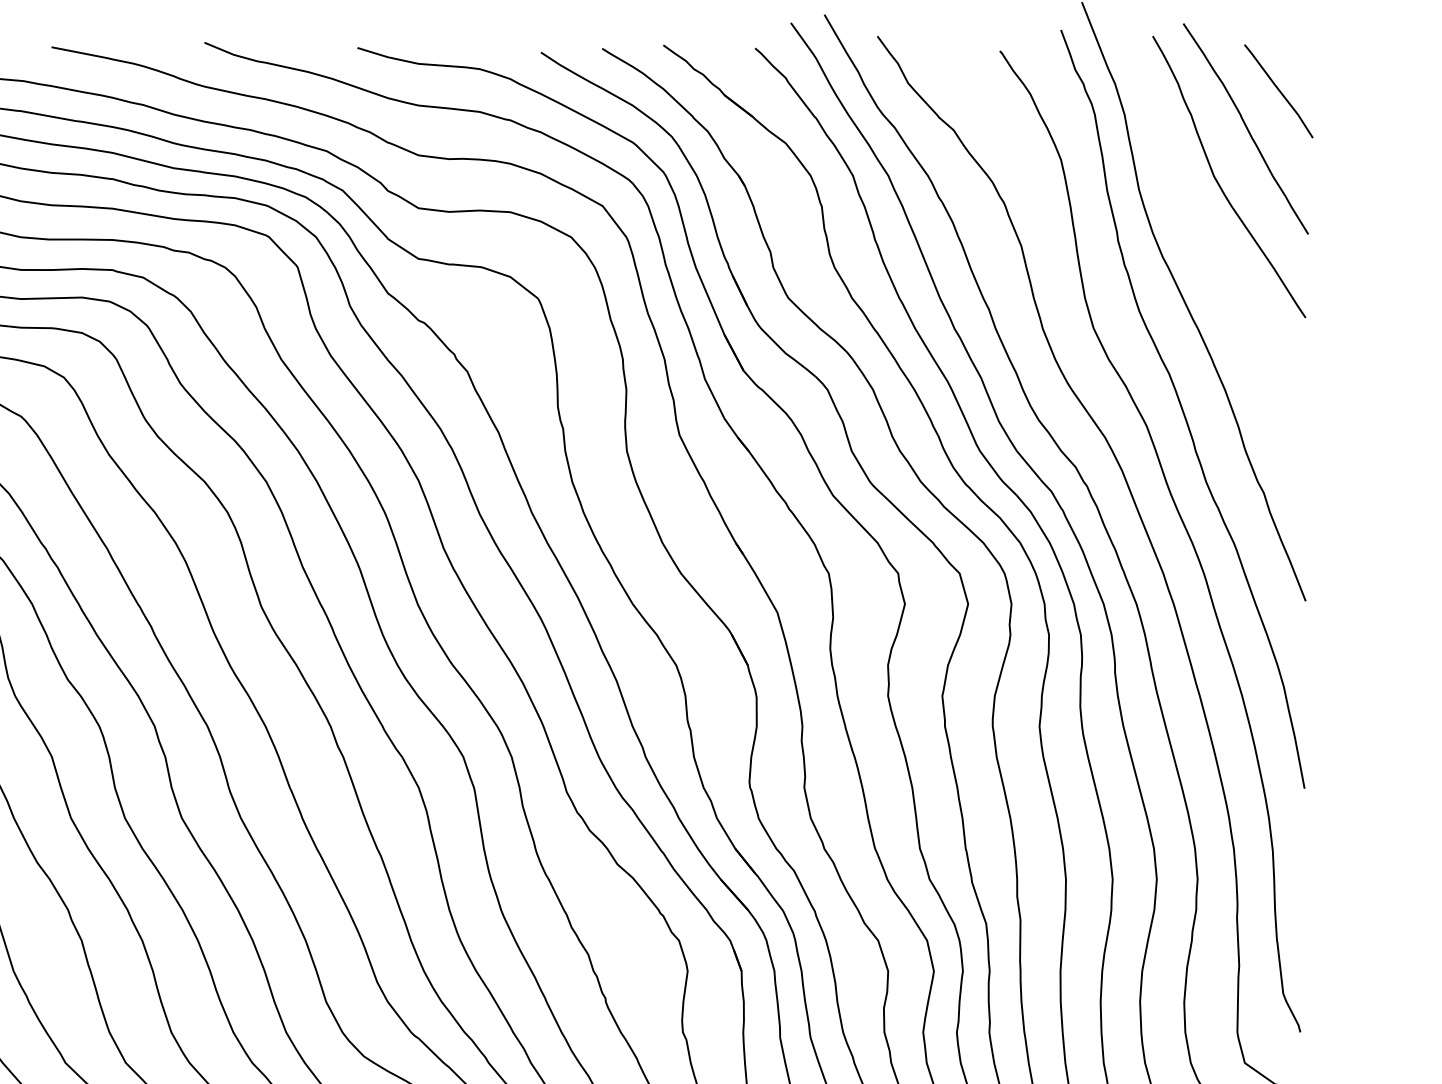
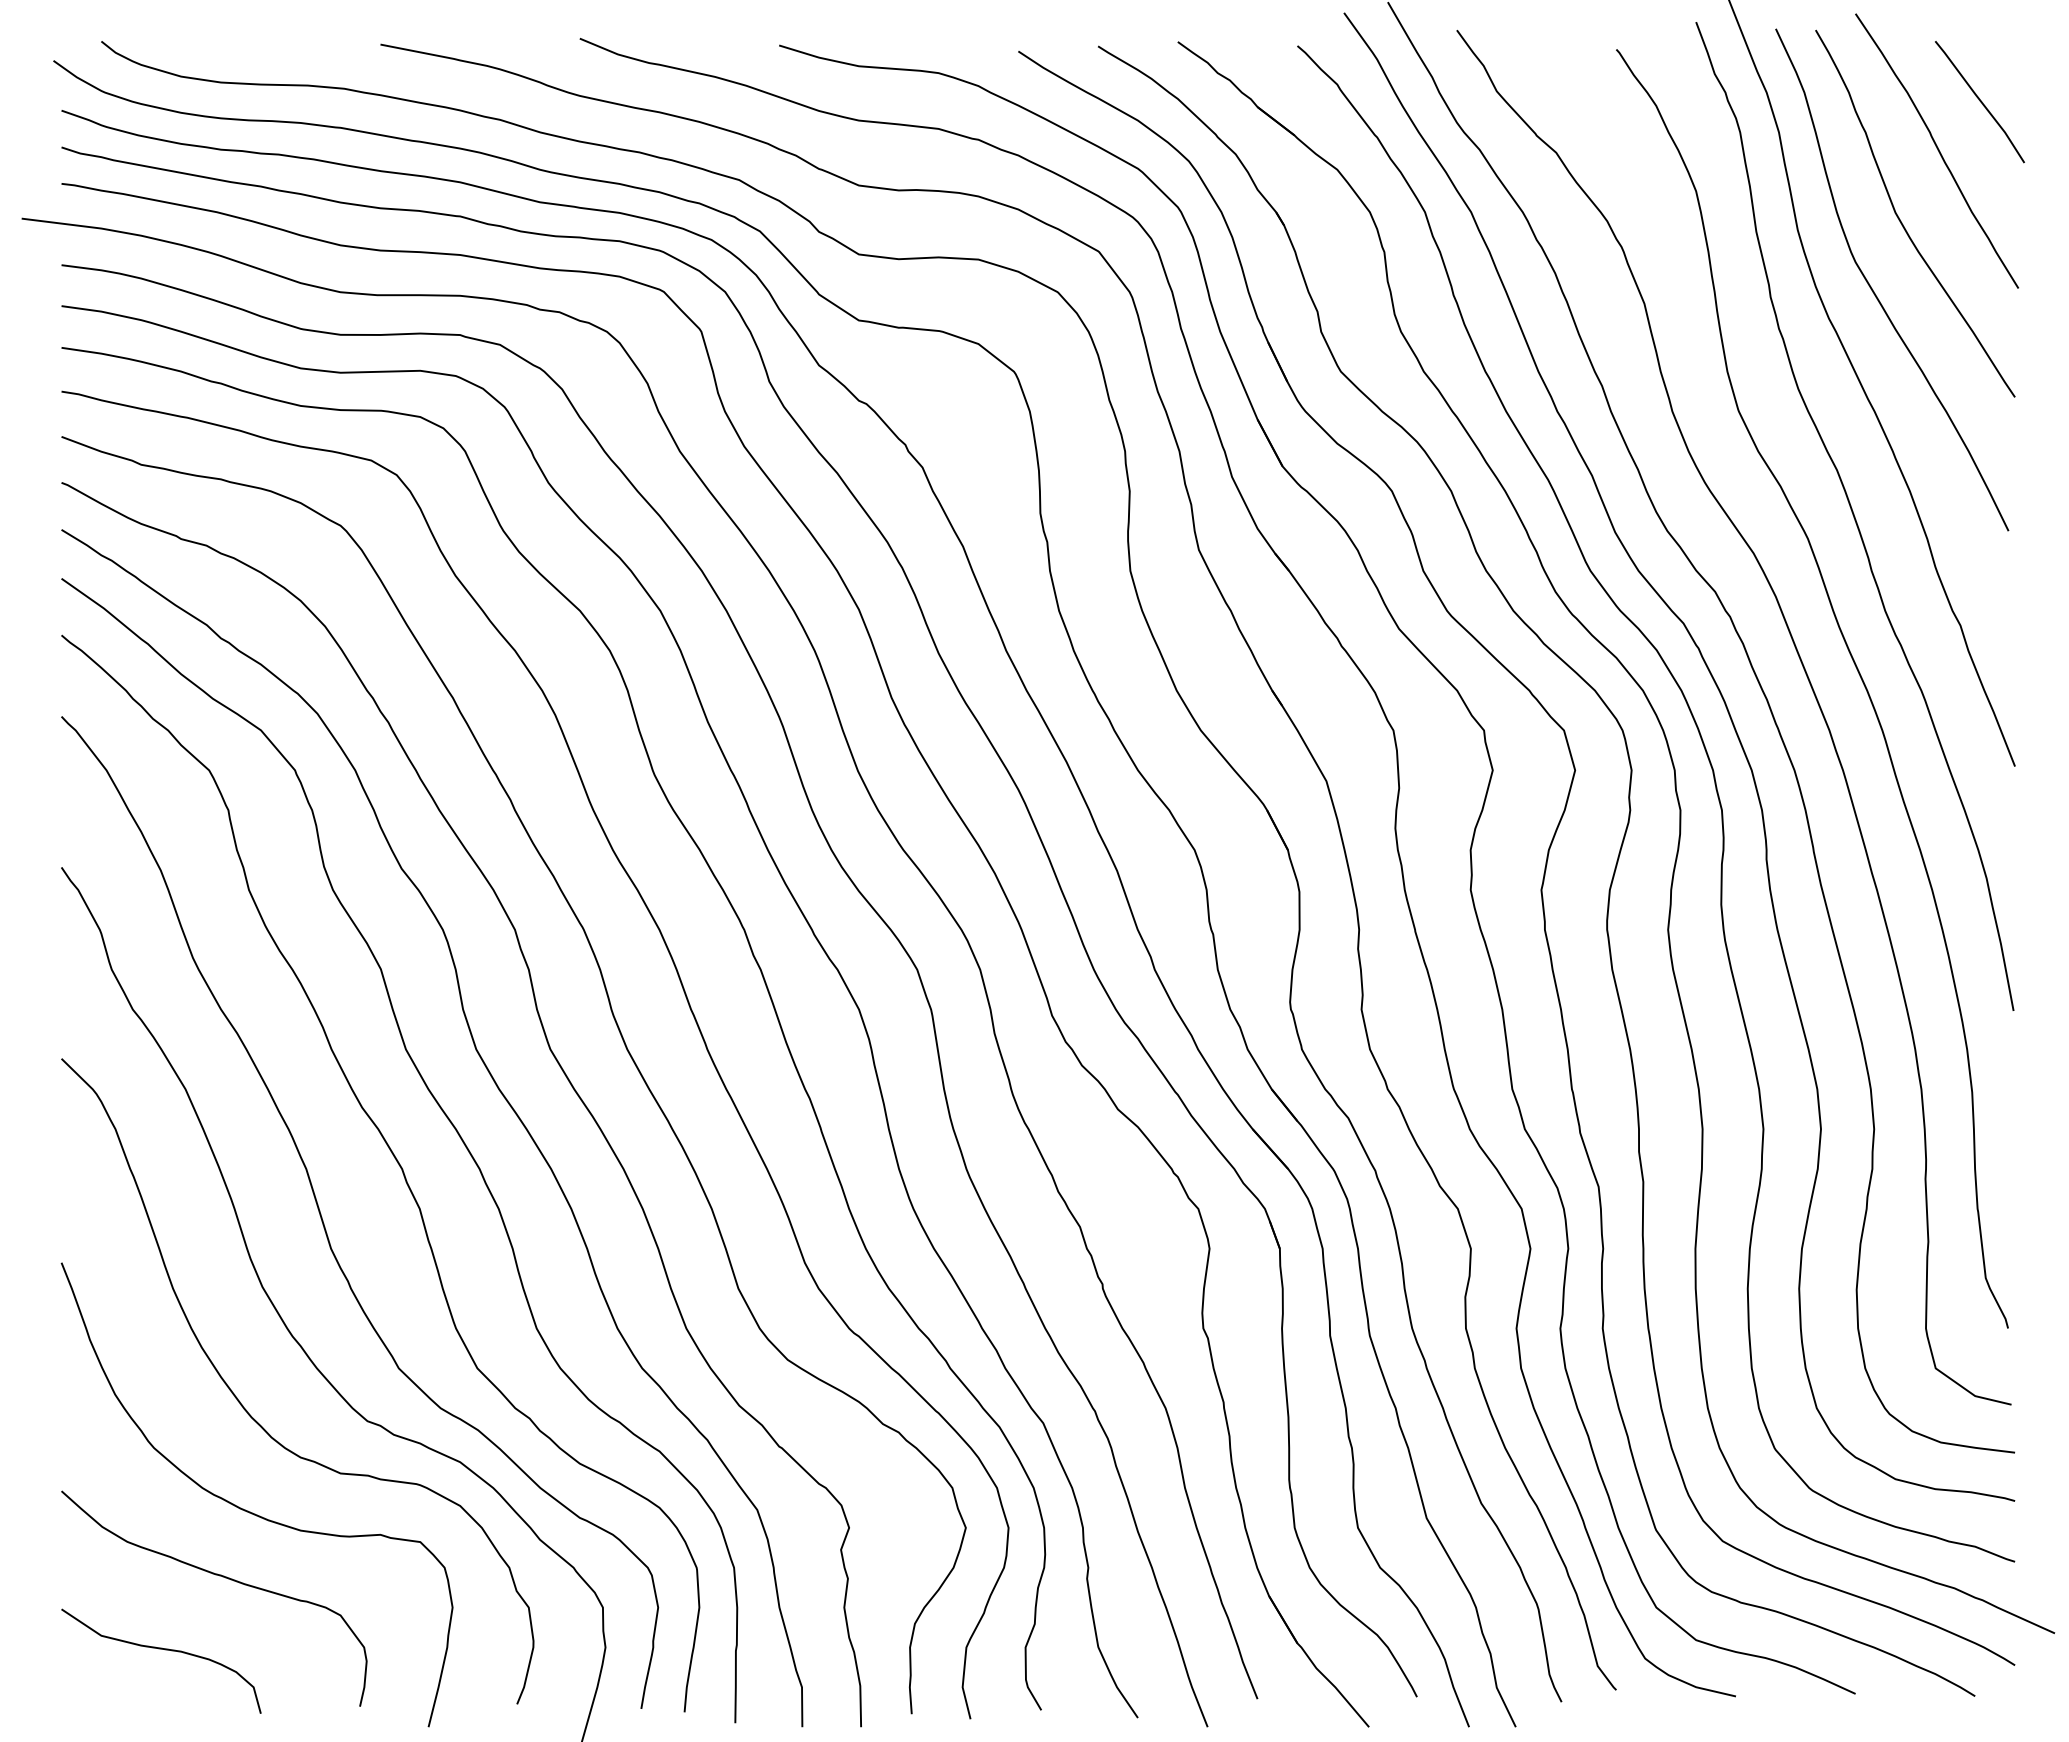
curve: (1197, 236) -> (1874, 291), added

